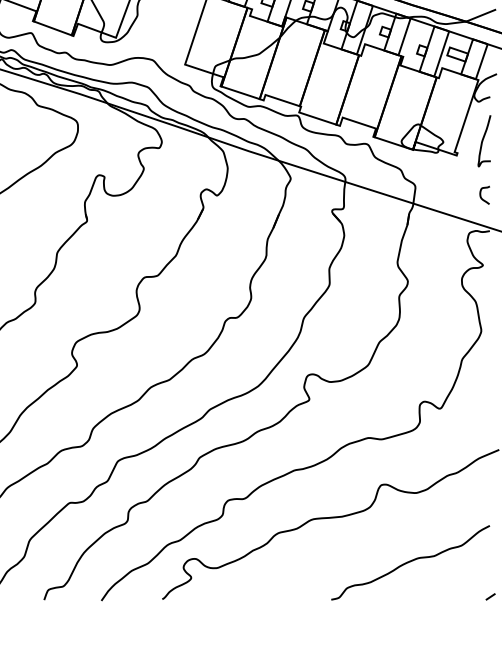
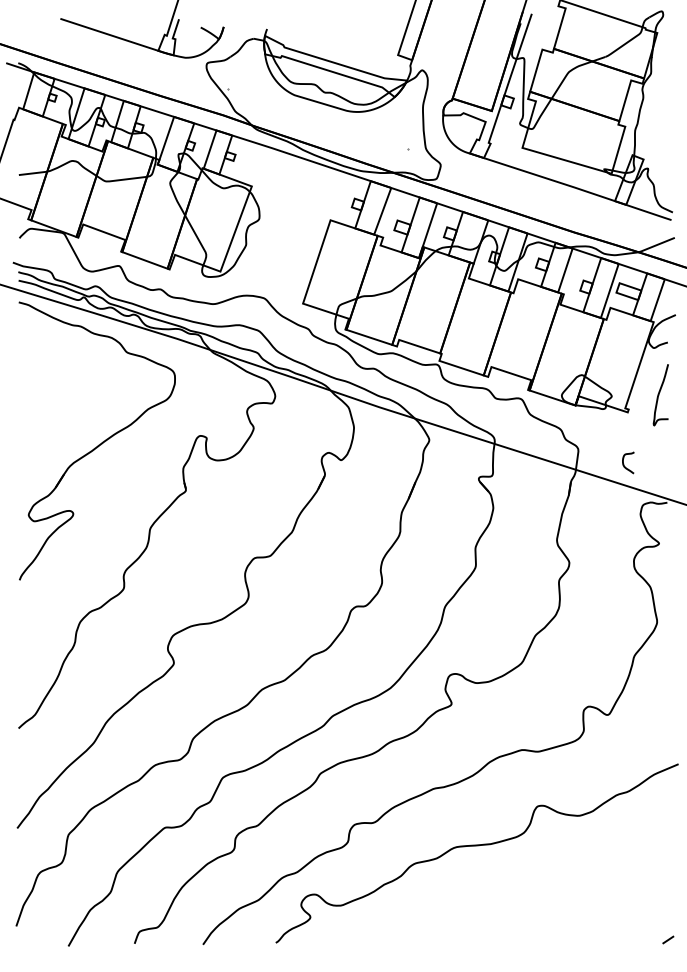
curve: (481, 196) -> (624, 464), moved
curve: (410, 562) -> (572, 898), removed

